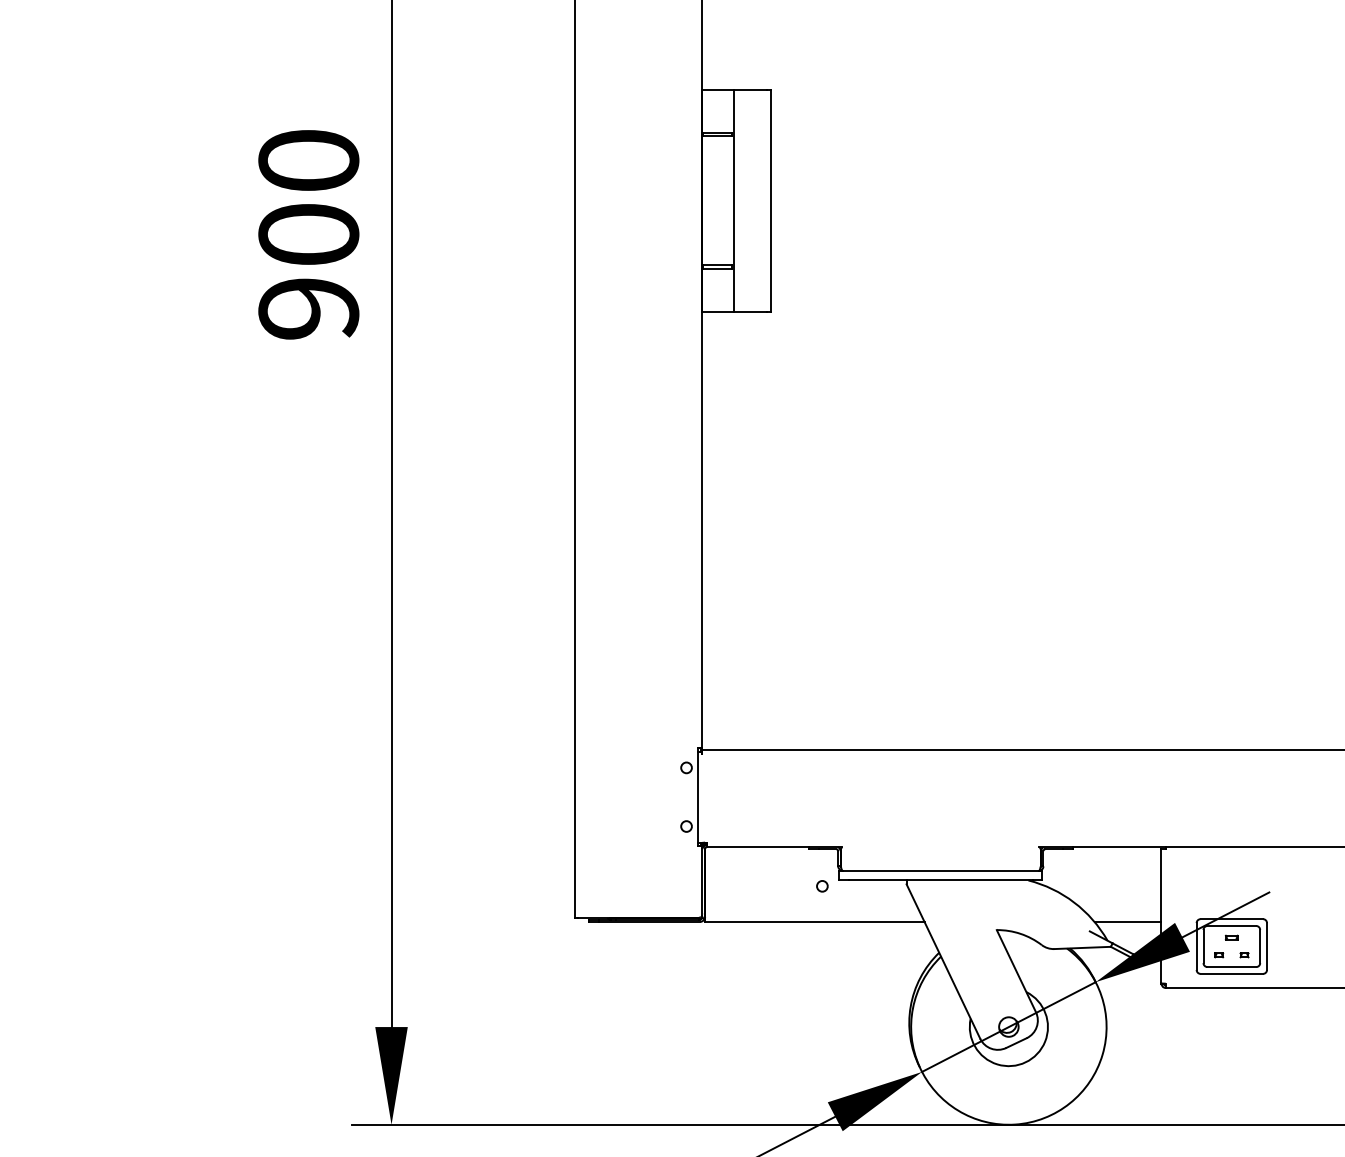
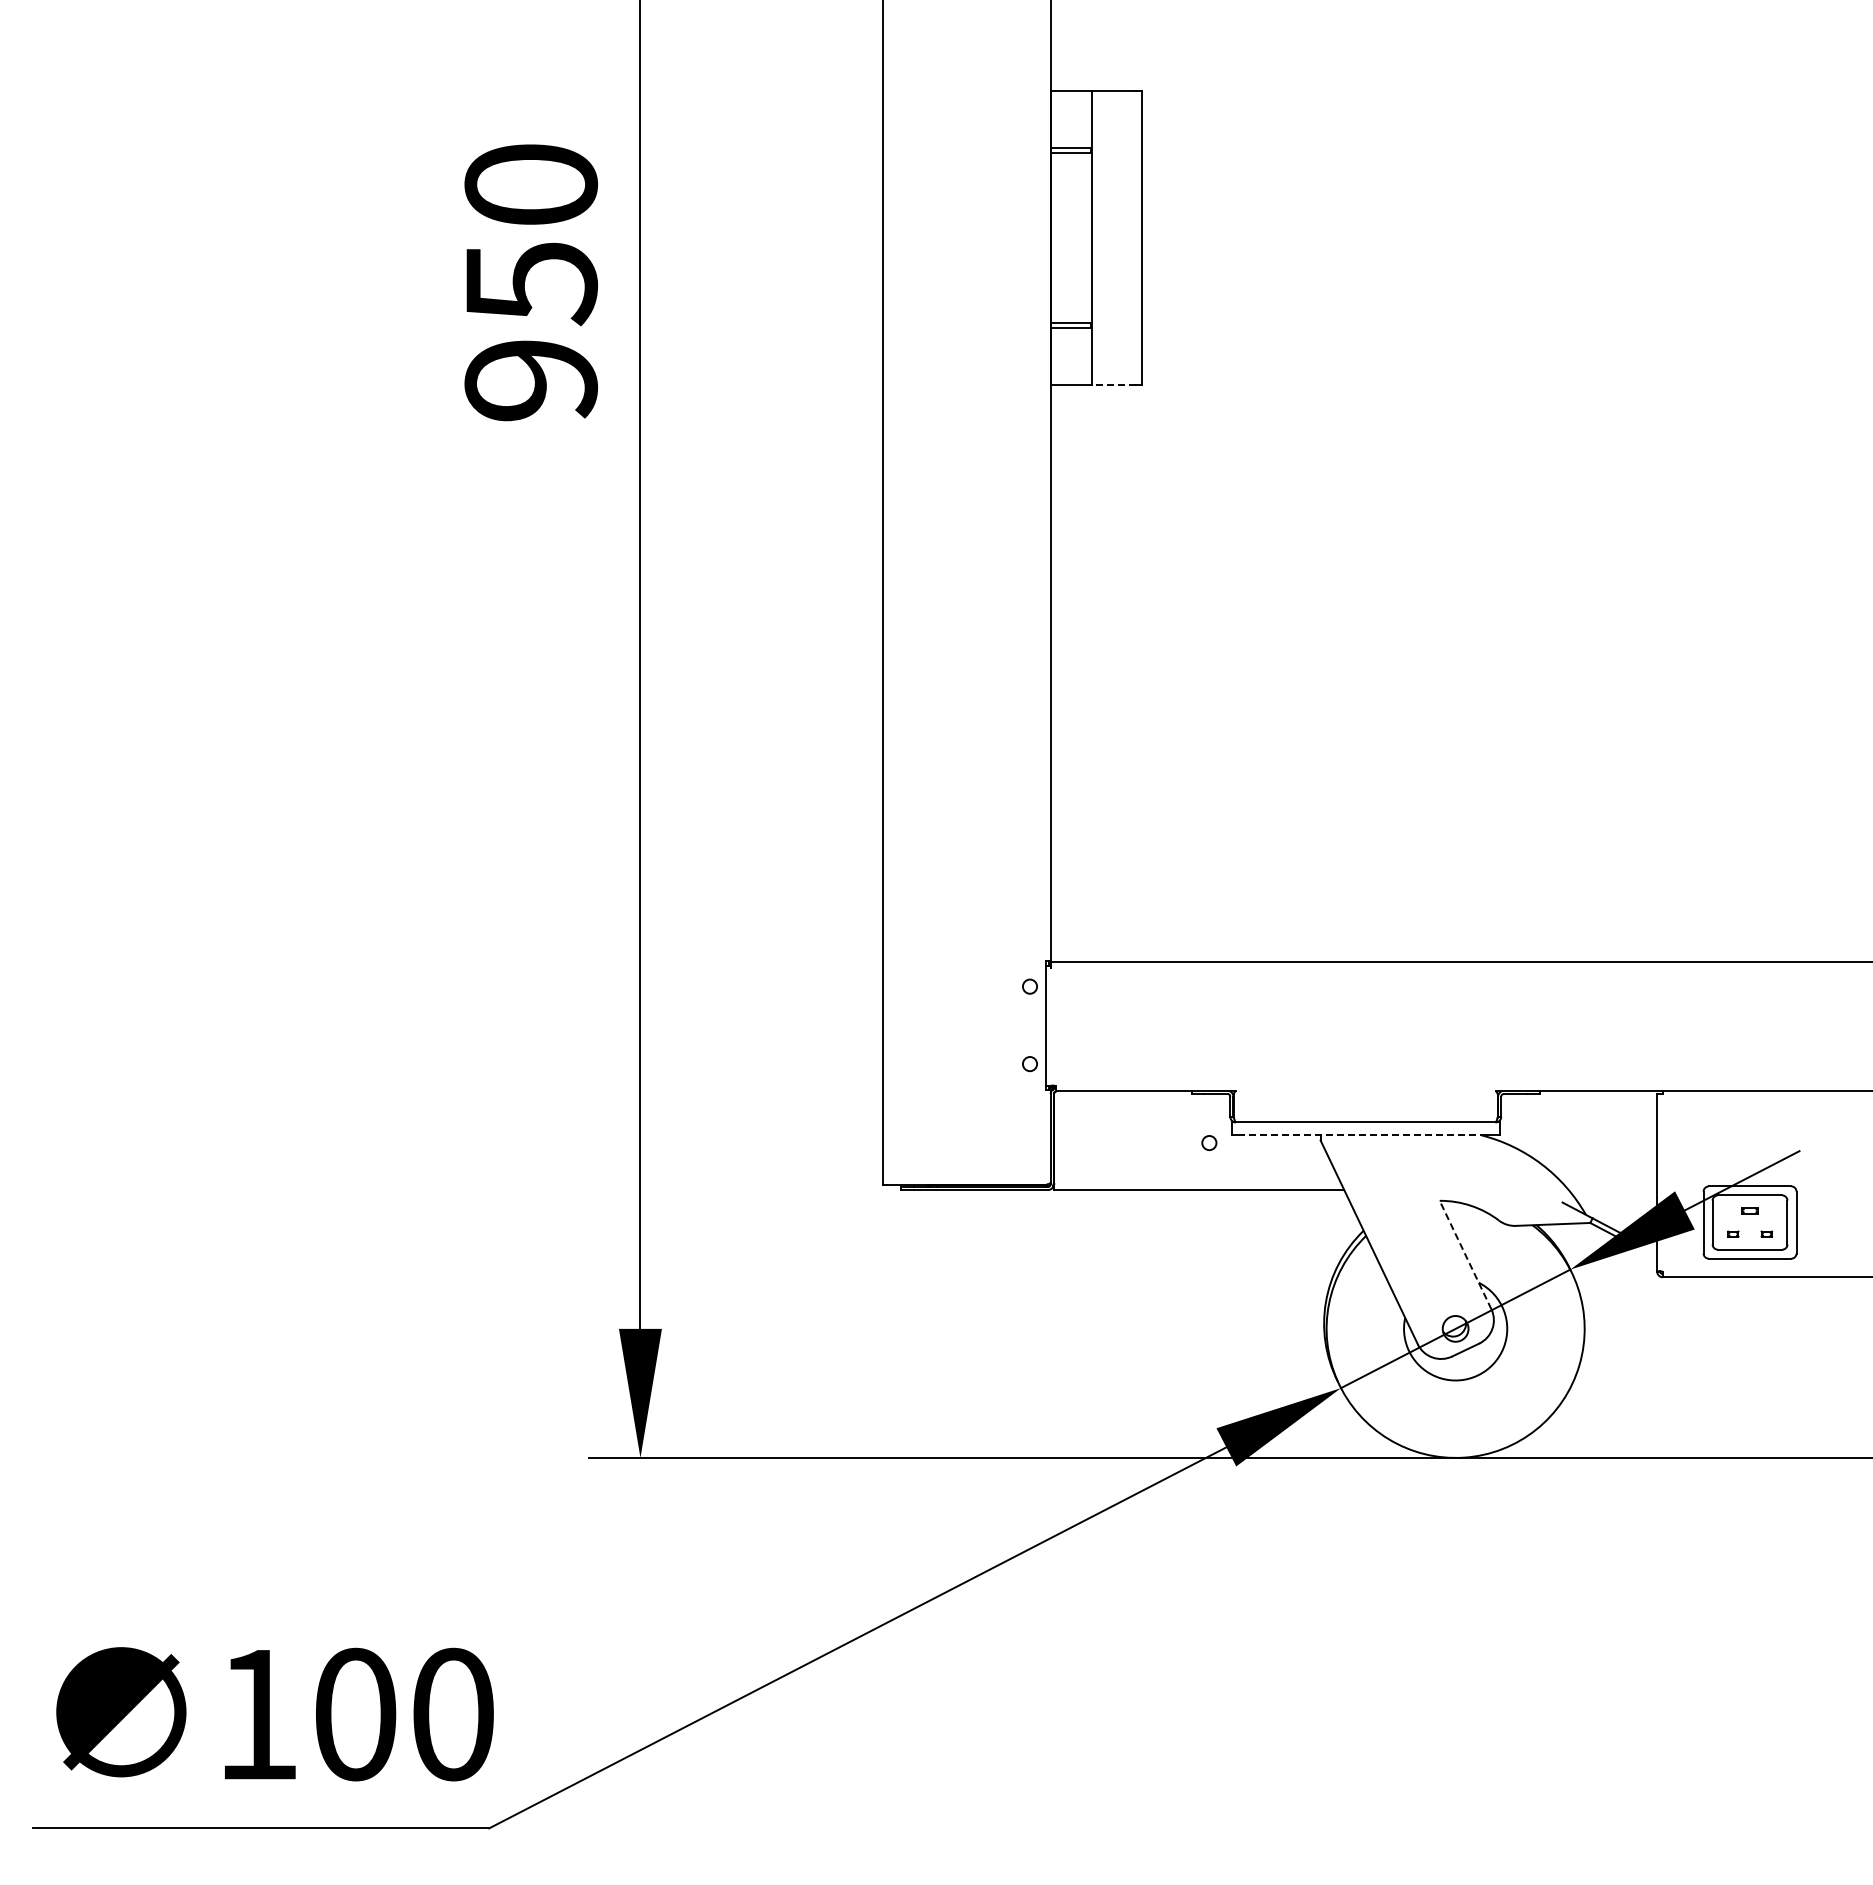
text: (309, 236) -> (531, 284), 900 -> 950
line: (750, 312) -> (1114, 385), solid -> dashed
line: (940, 880) -> (1365, 1135), solid -> dashed
line: (1127, 922) -> (1612, 1190), removed
line: (1016, 970) -> (1465, 1254), solid -> dashed

